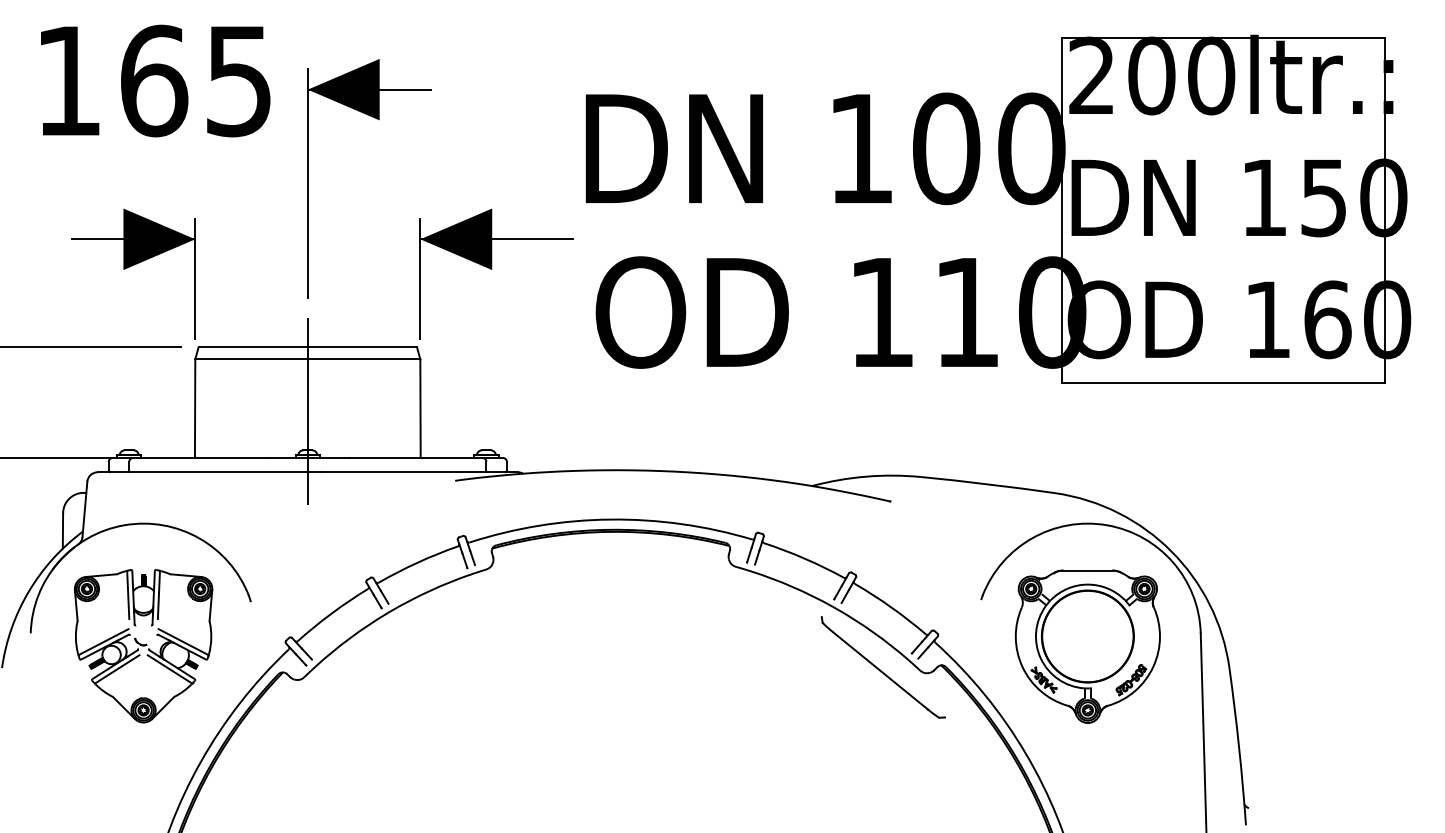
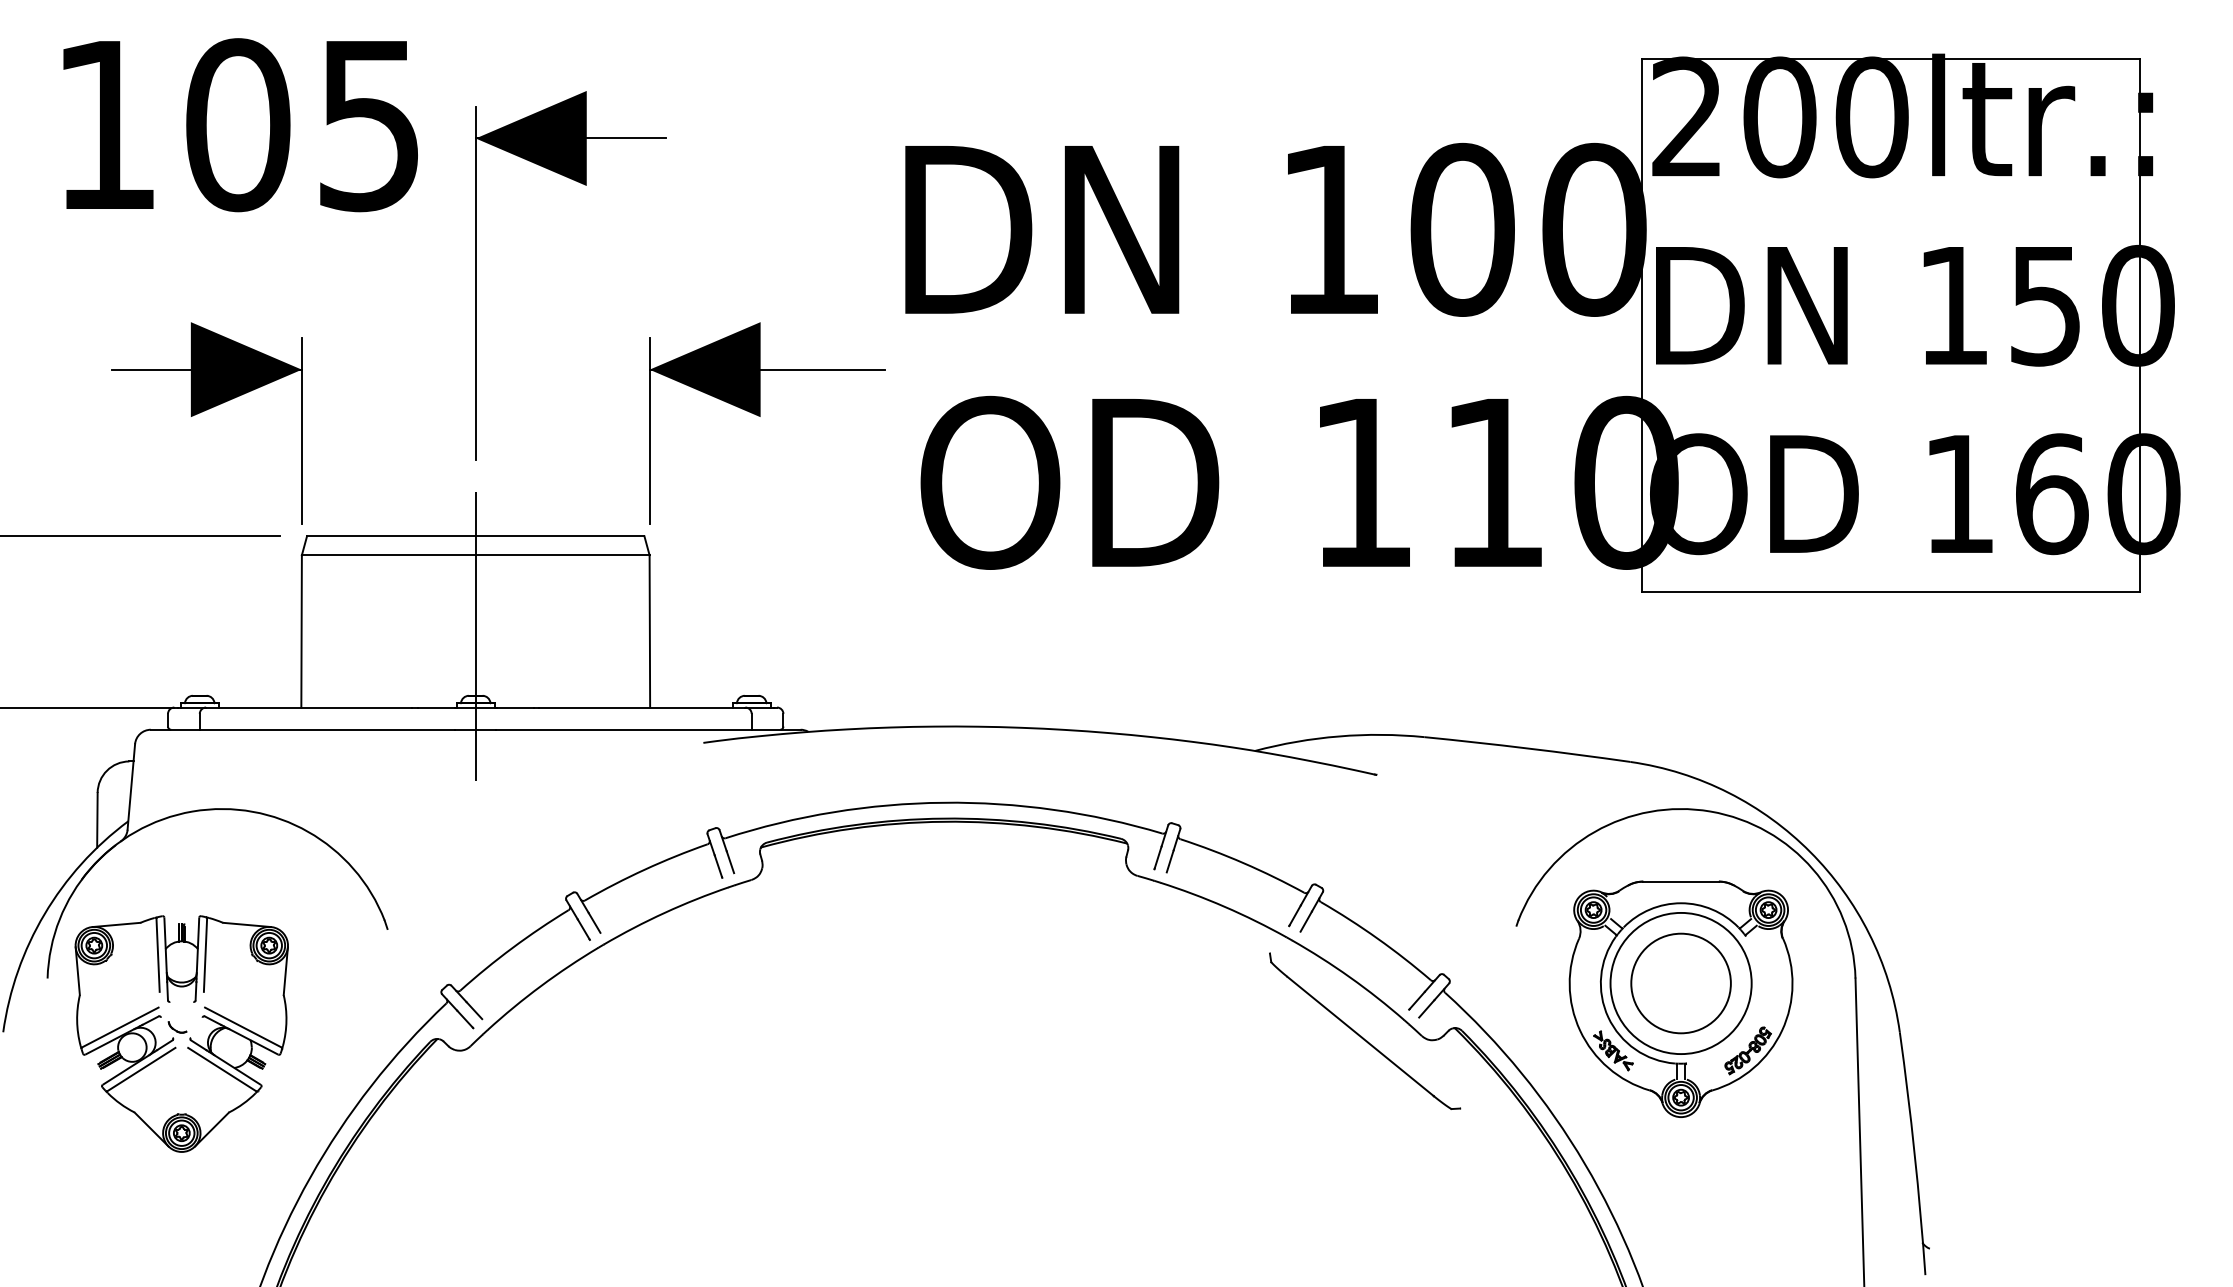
text: (154, 80) -> (238, 124), 165 -> 105
circle: (1087, 636) -> (1680, 983), size x0.7
part: (143, 646) -> (181, 1034), moved

